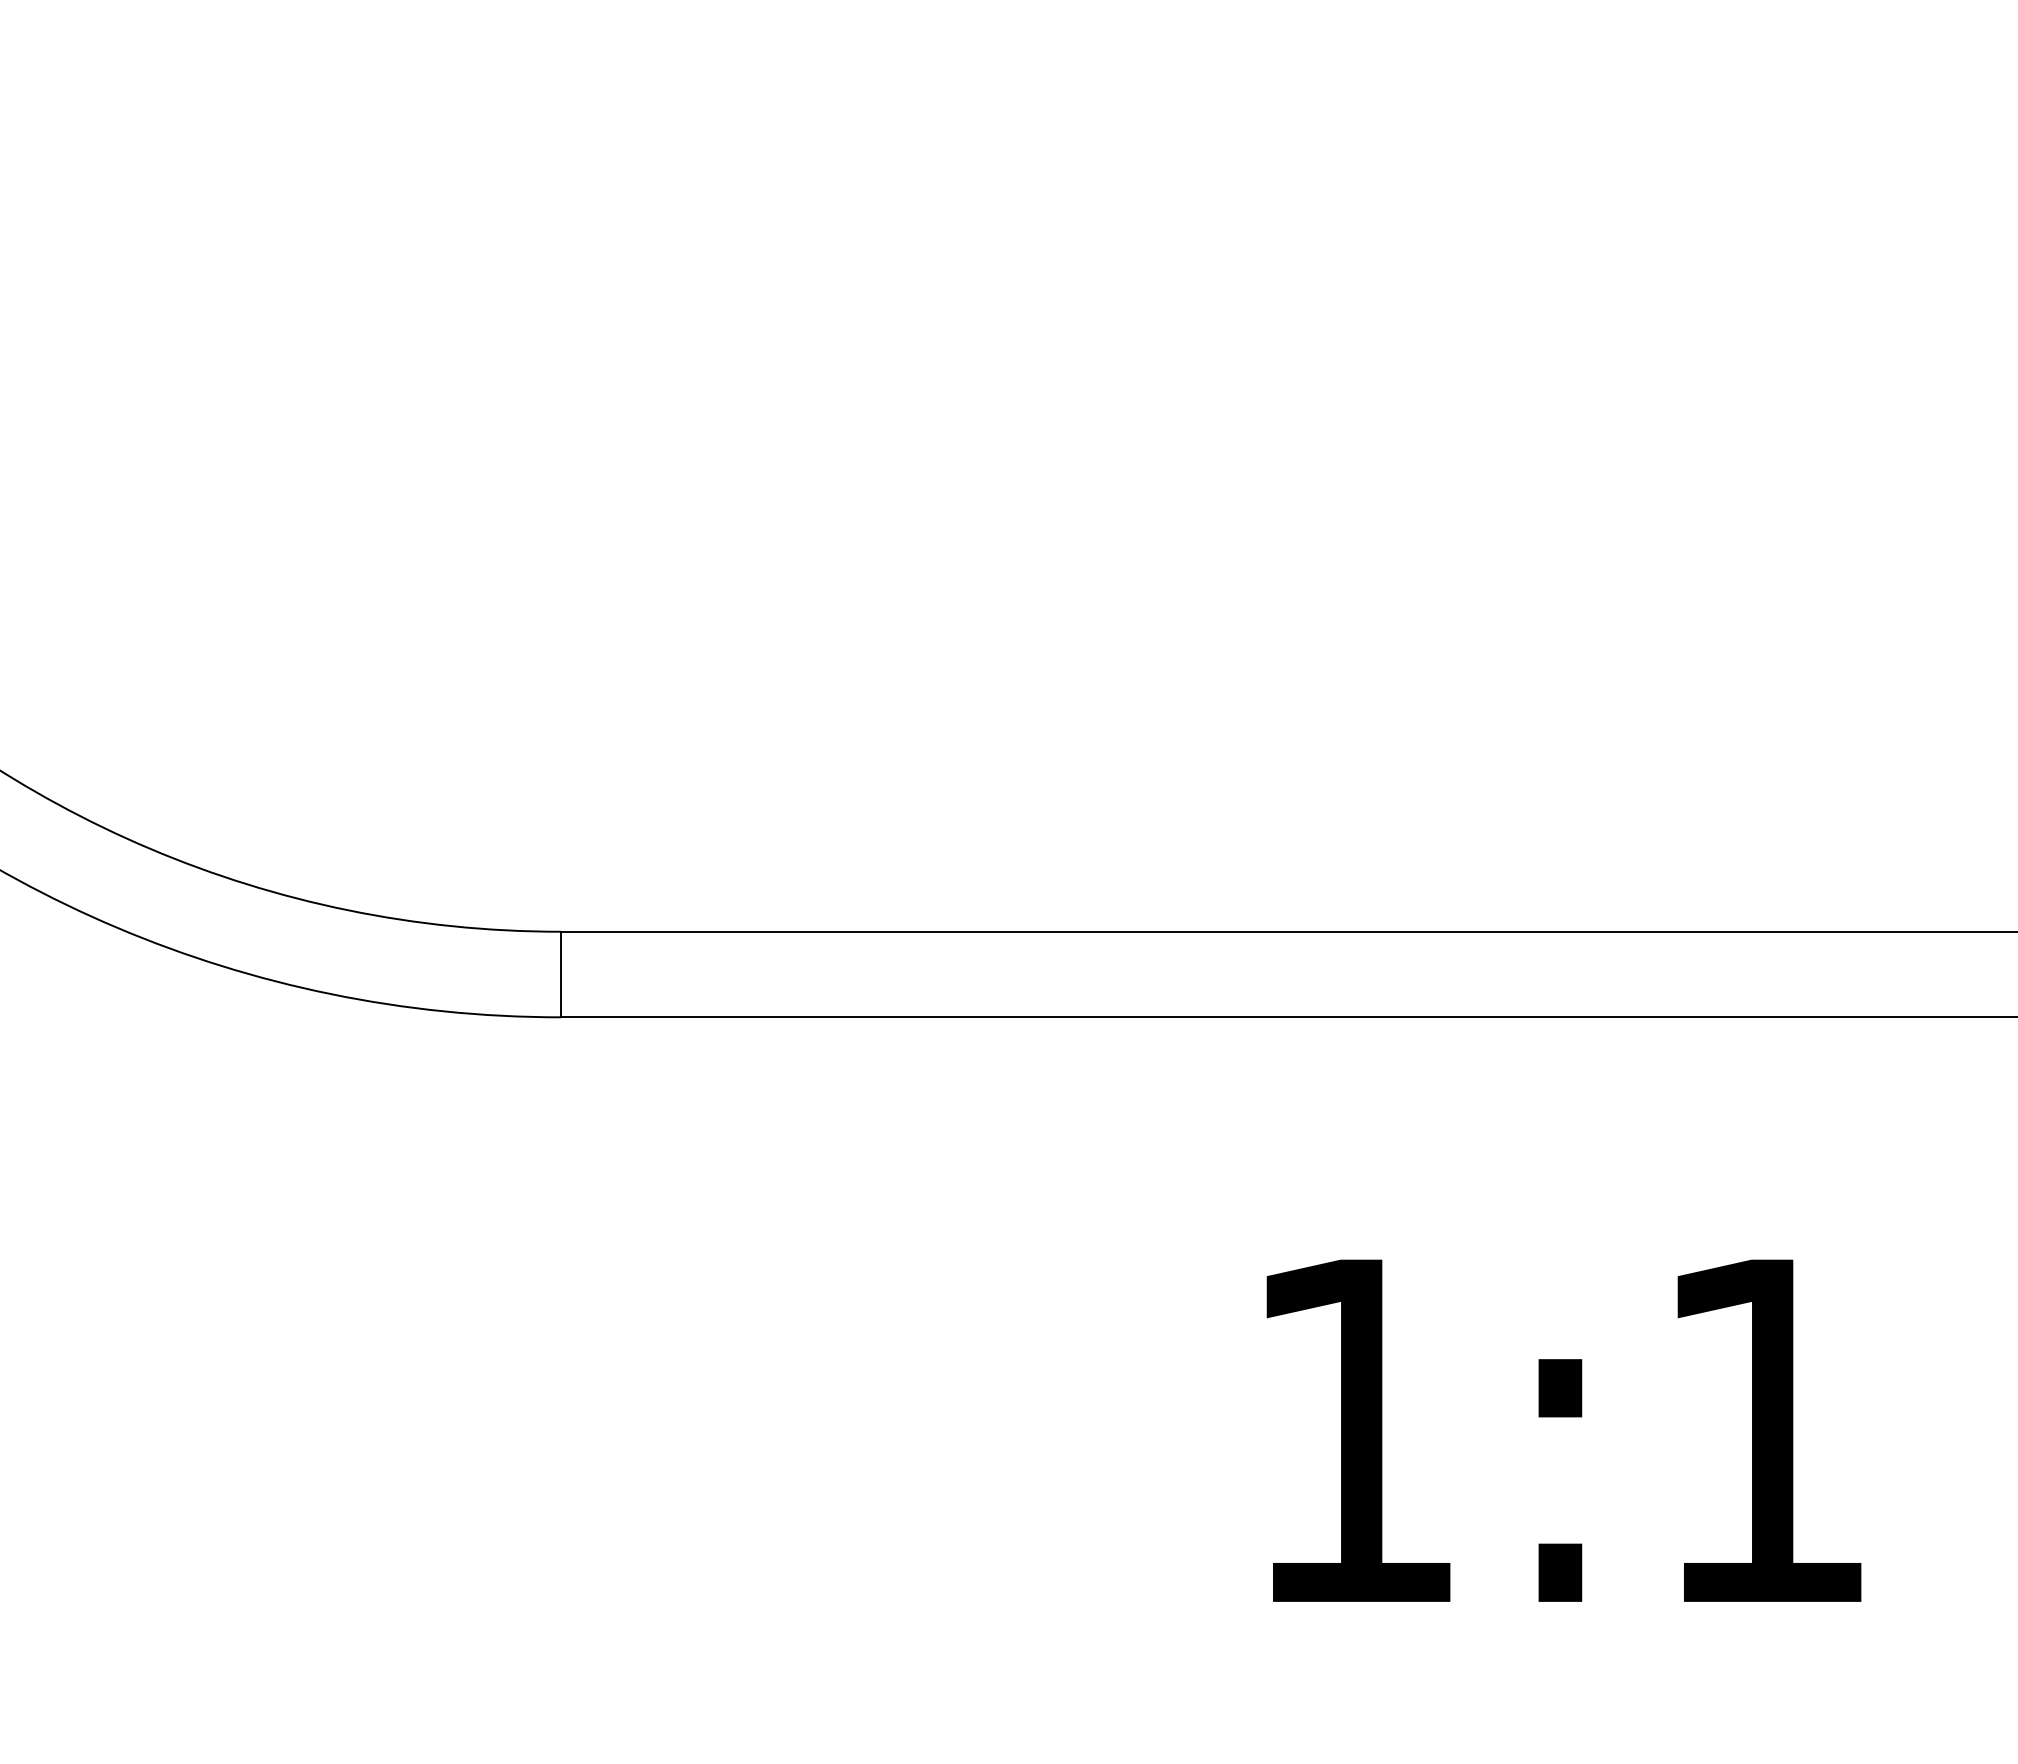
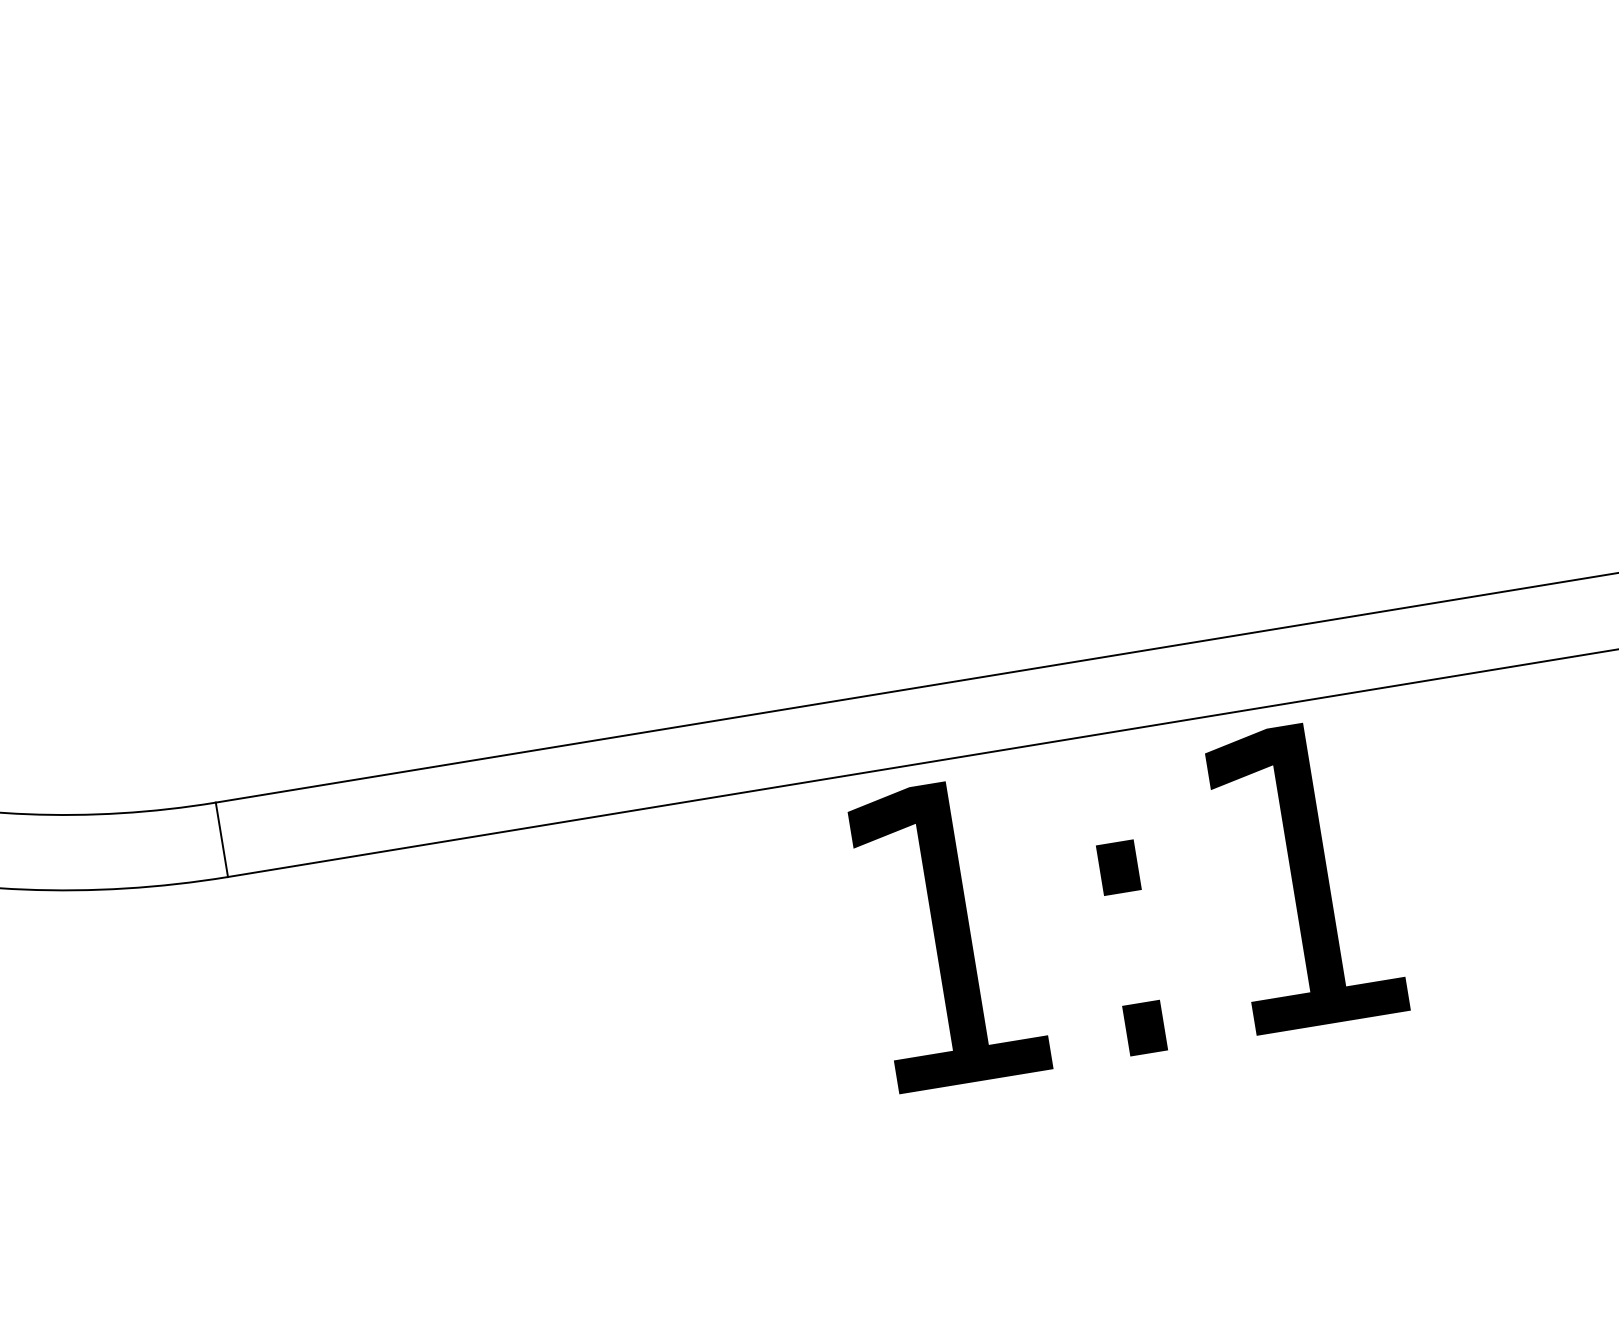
text: (1563, 1430) -> (1127, 903), moved

